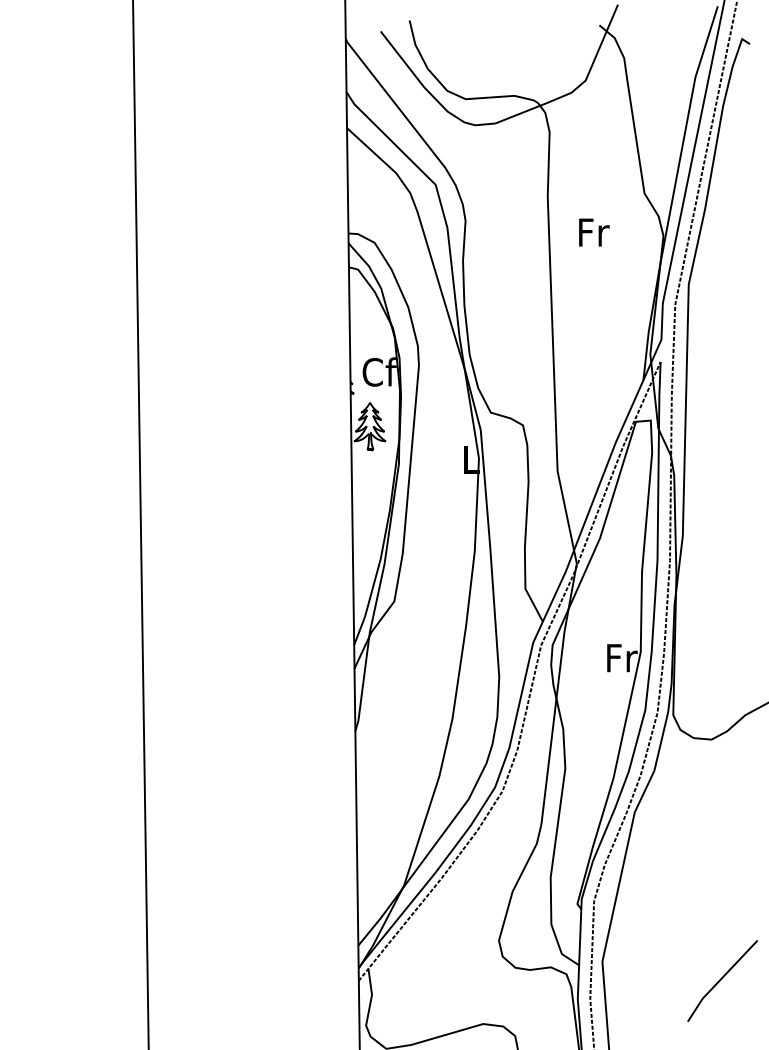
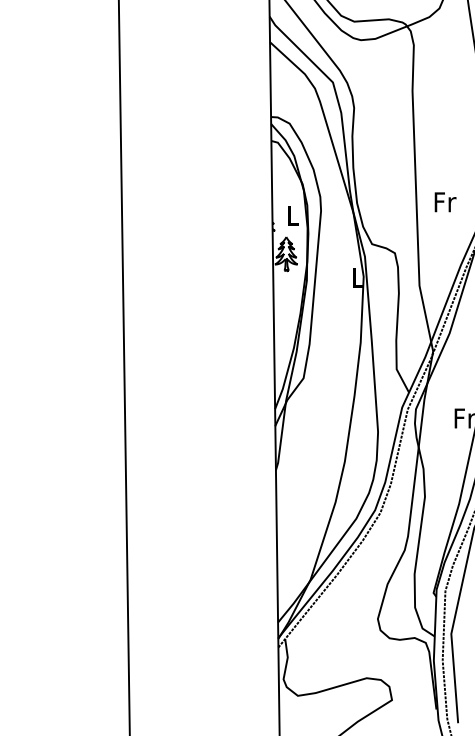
text: (594, 232) -> (445, 202), moved
text: (379, 371) -> (293, 214), Cf -> L

